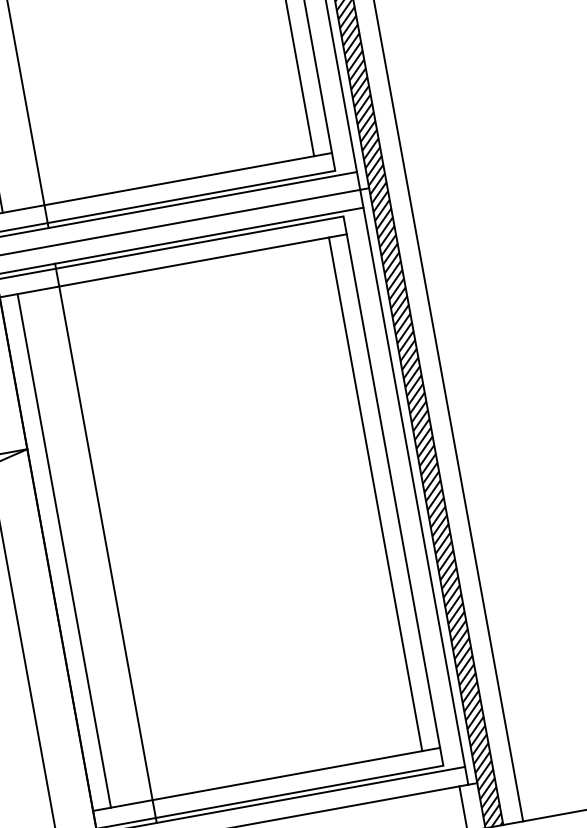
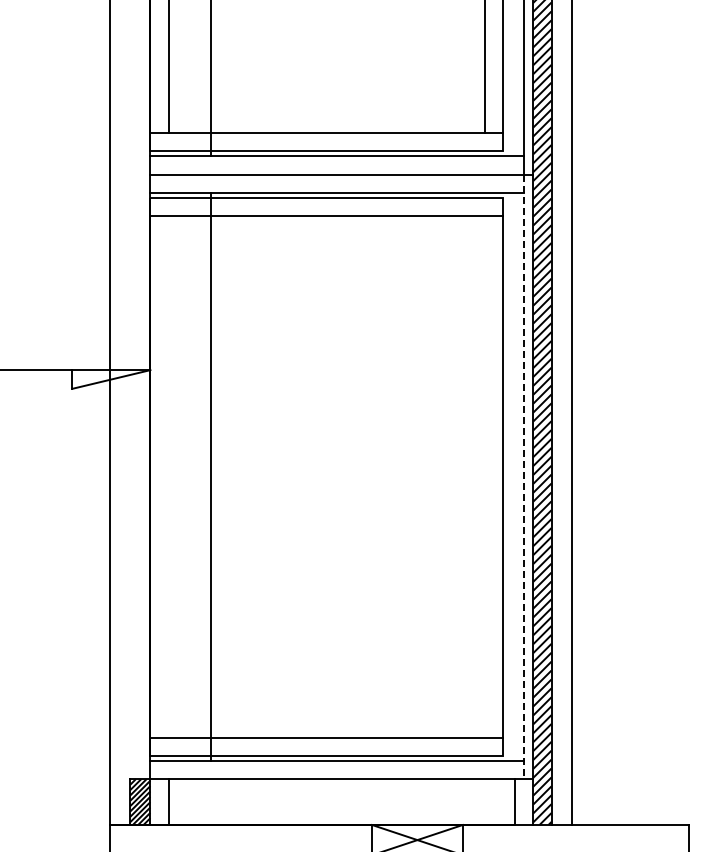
line: (414, 487) -> (524, 477), solid -> dashed
line: (375, 494) -> (484, 476), removed
line: (64, 550) -> (168, 476), removed

